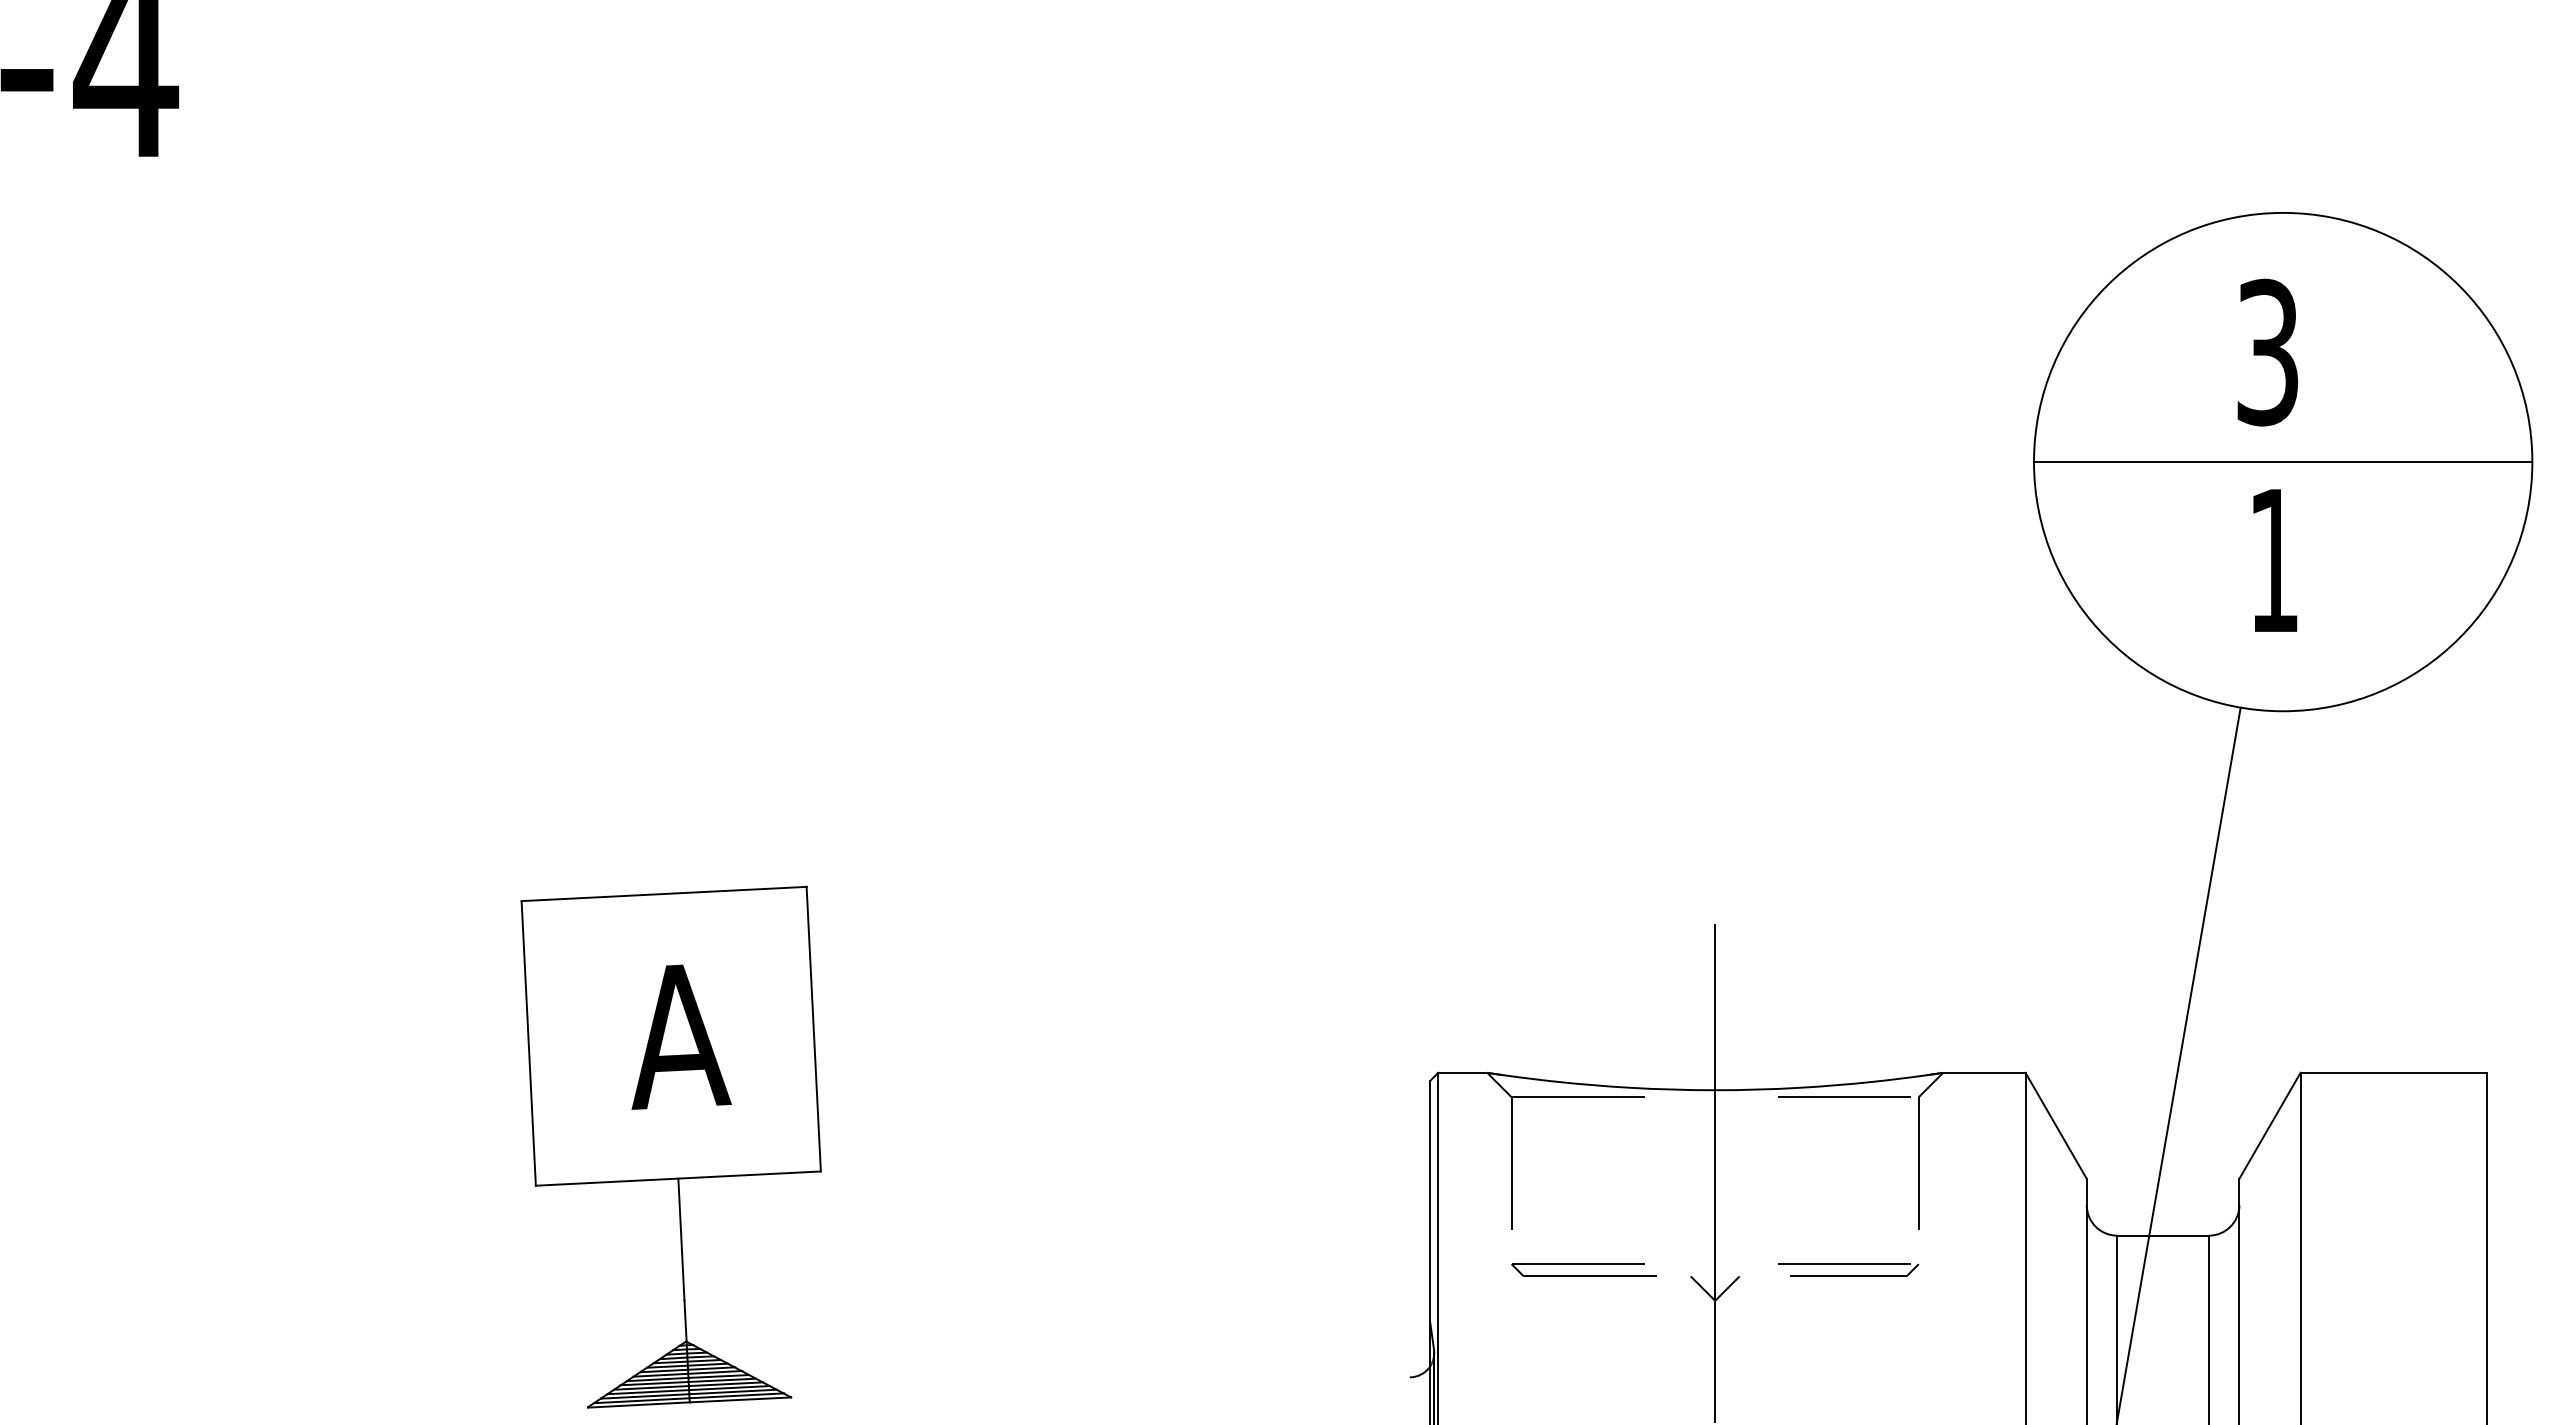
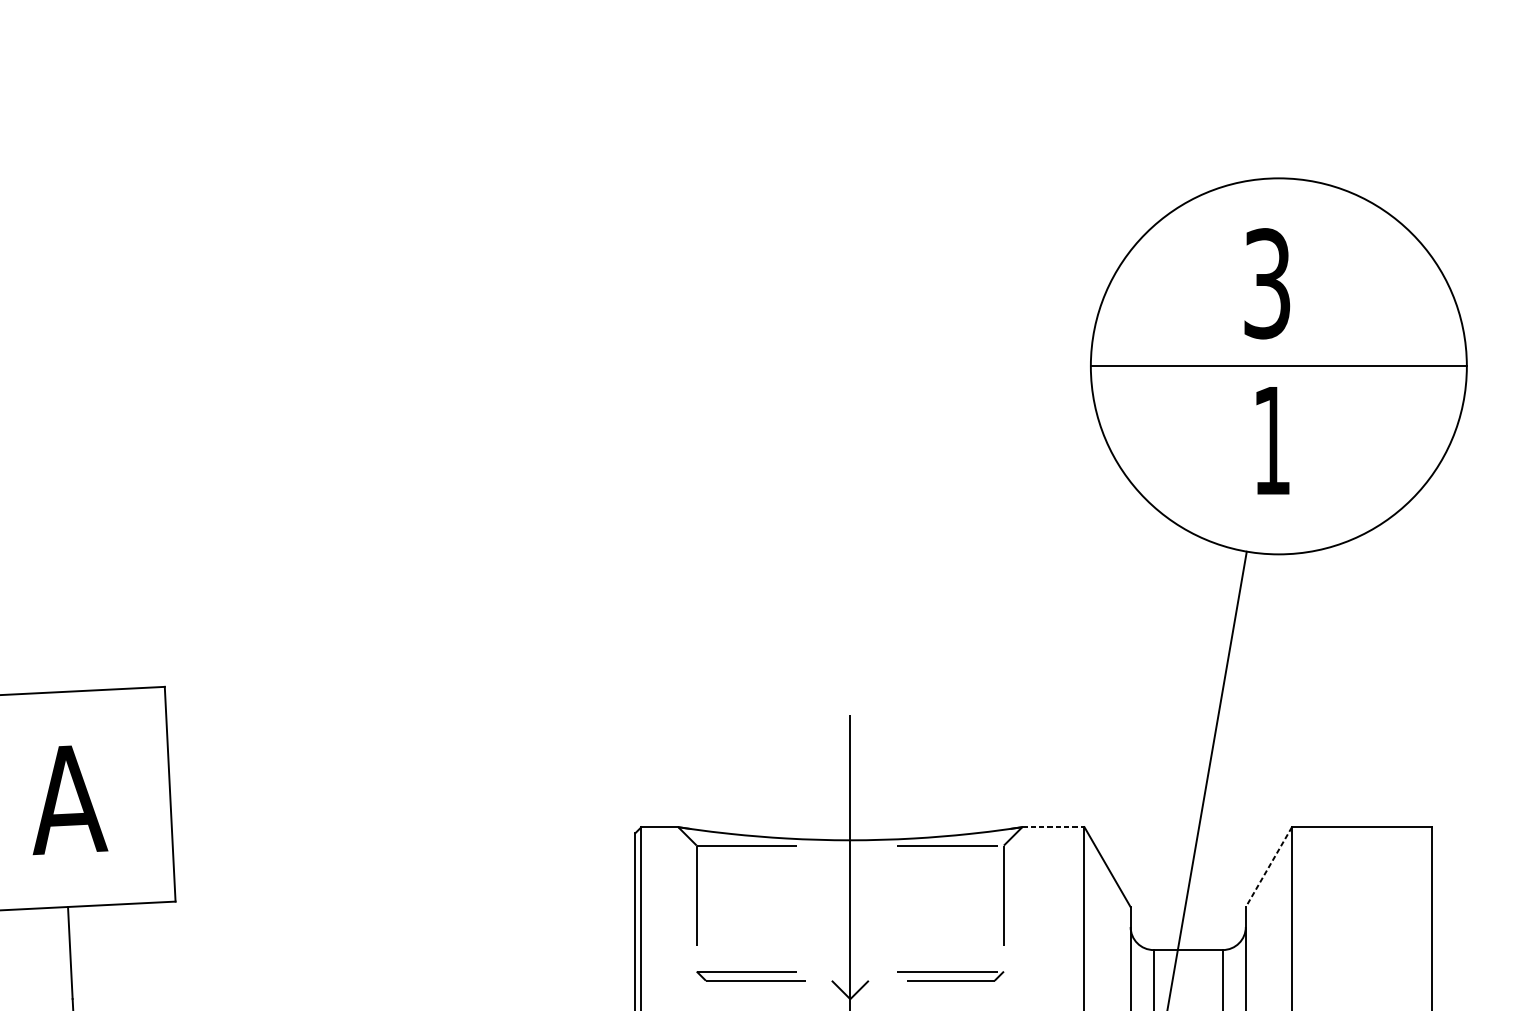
line: (1984, 1072) -> (1053, 826), solid -> dashed
line: (2269, 1126) -> (1268, 867), solid -> dashed

